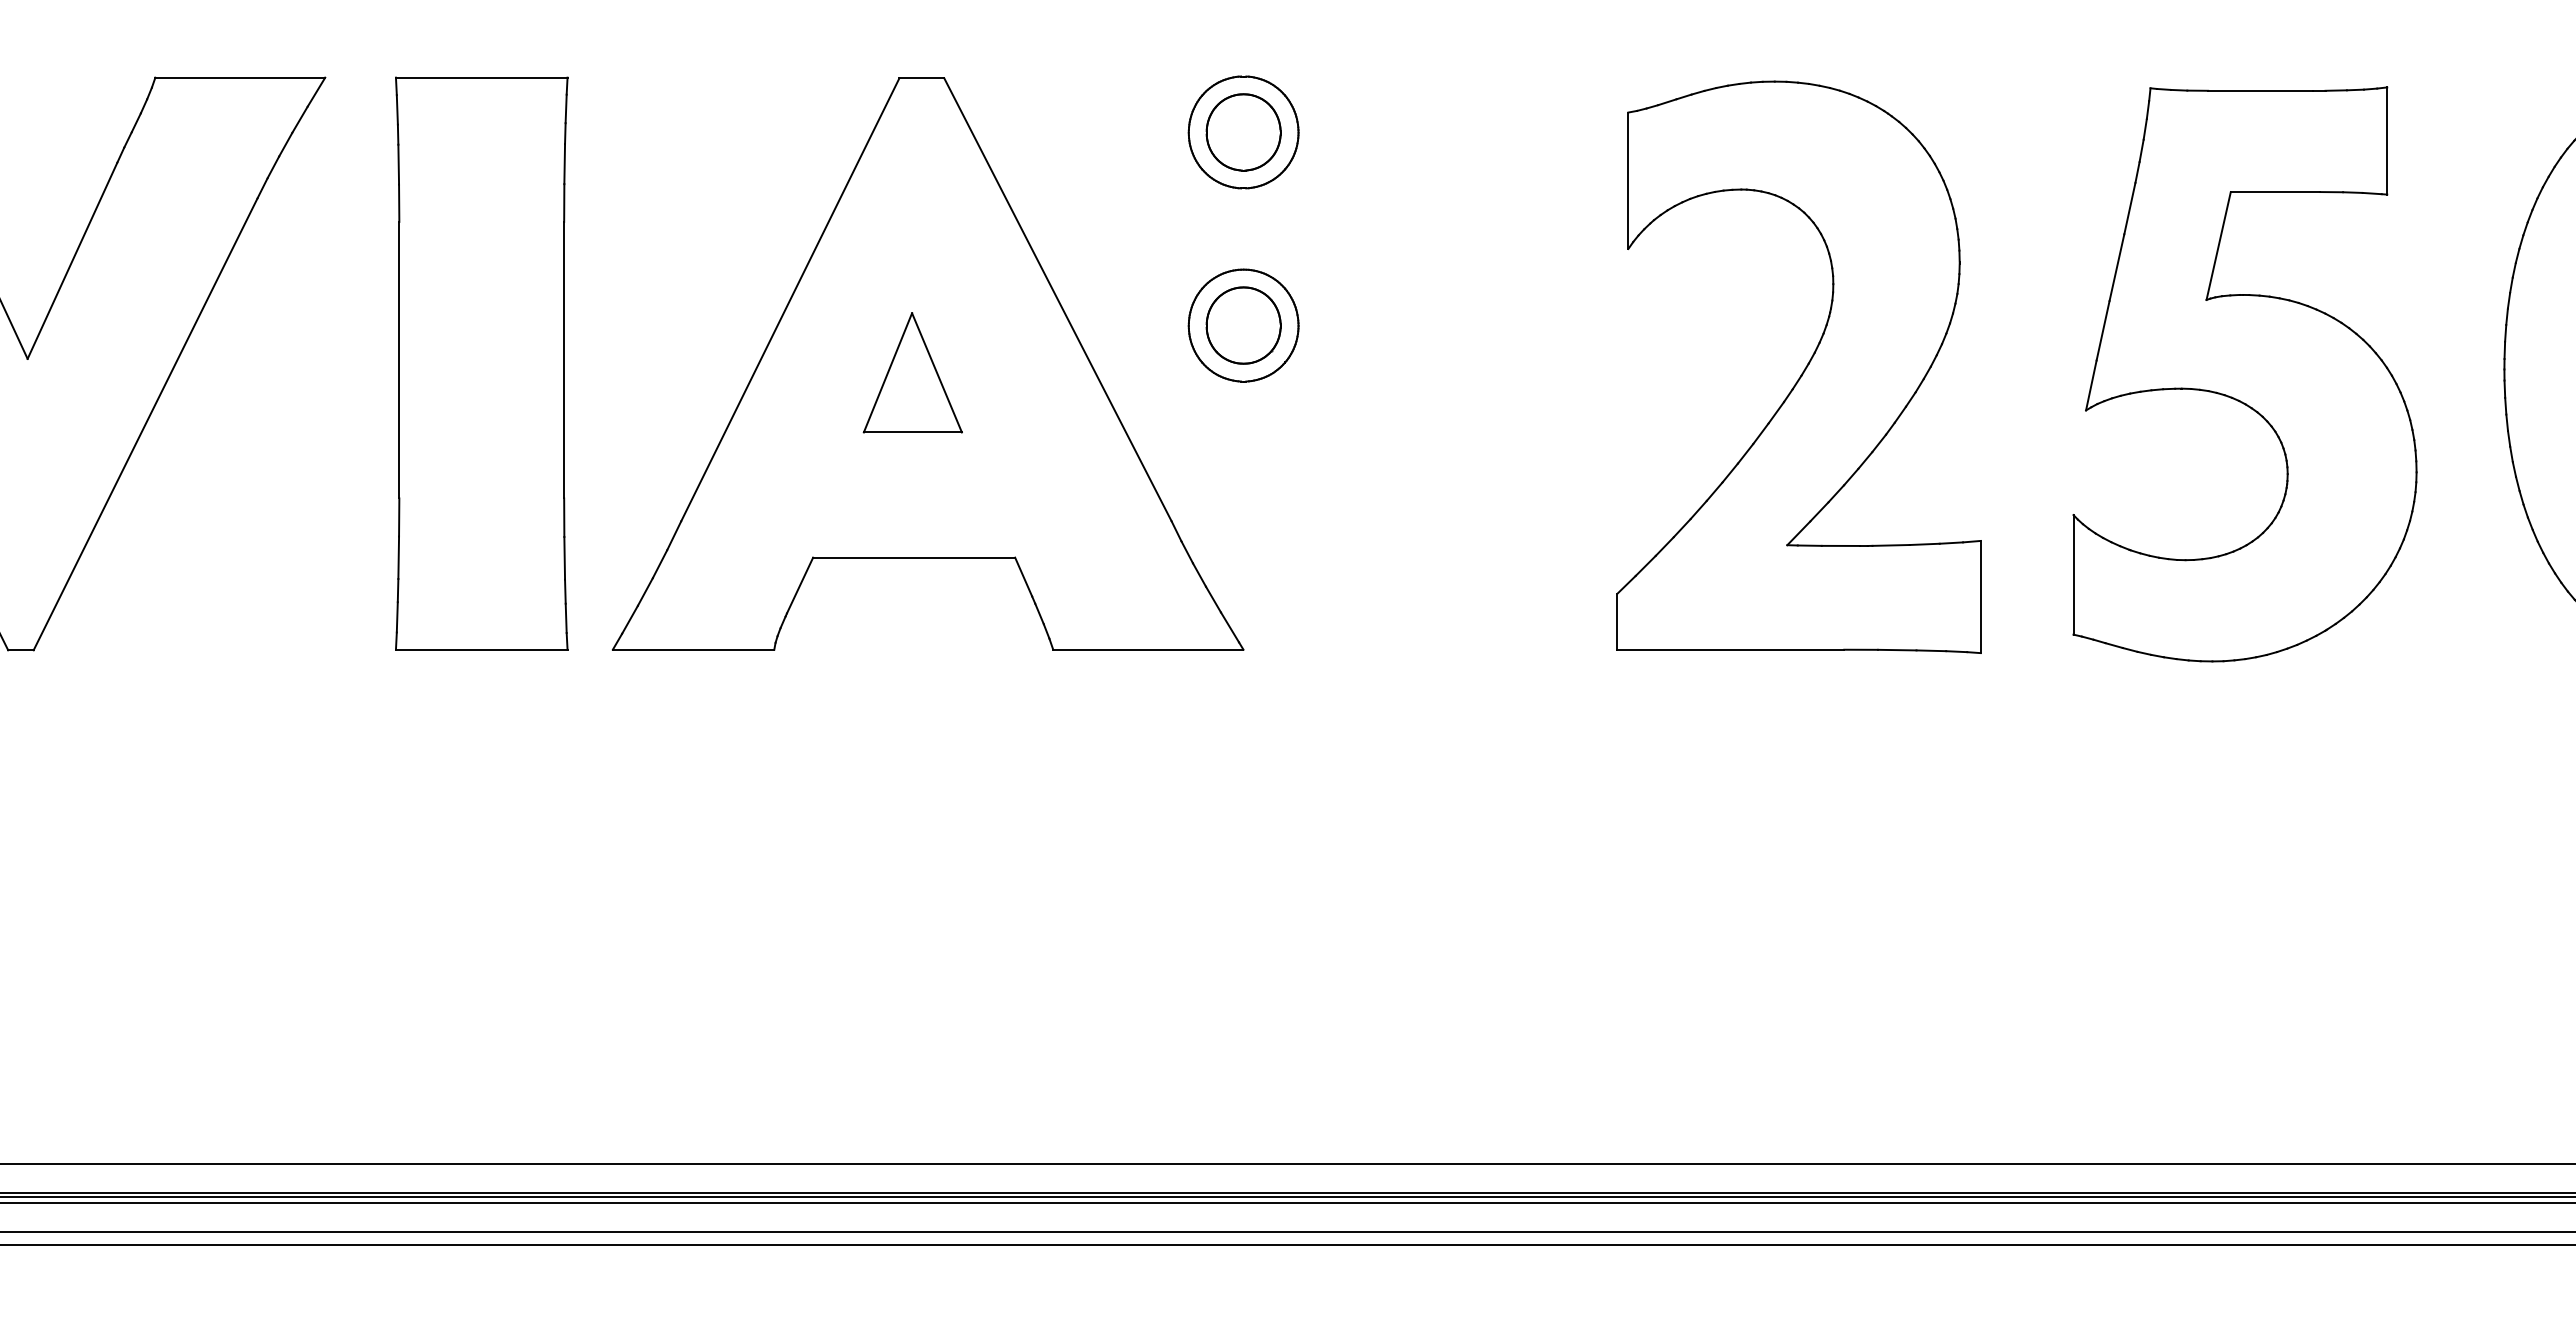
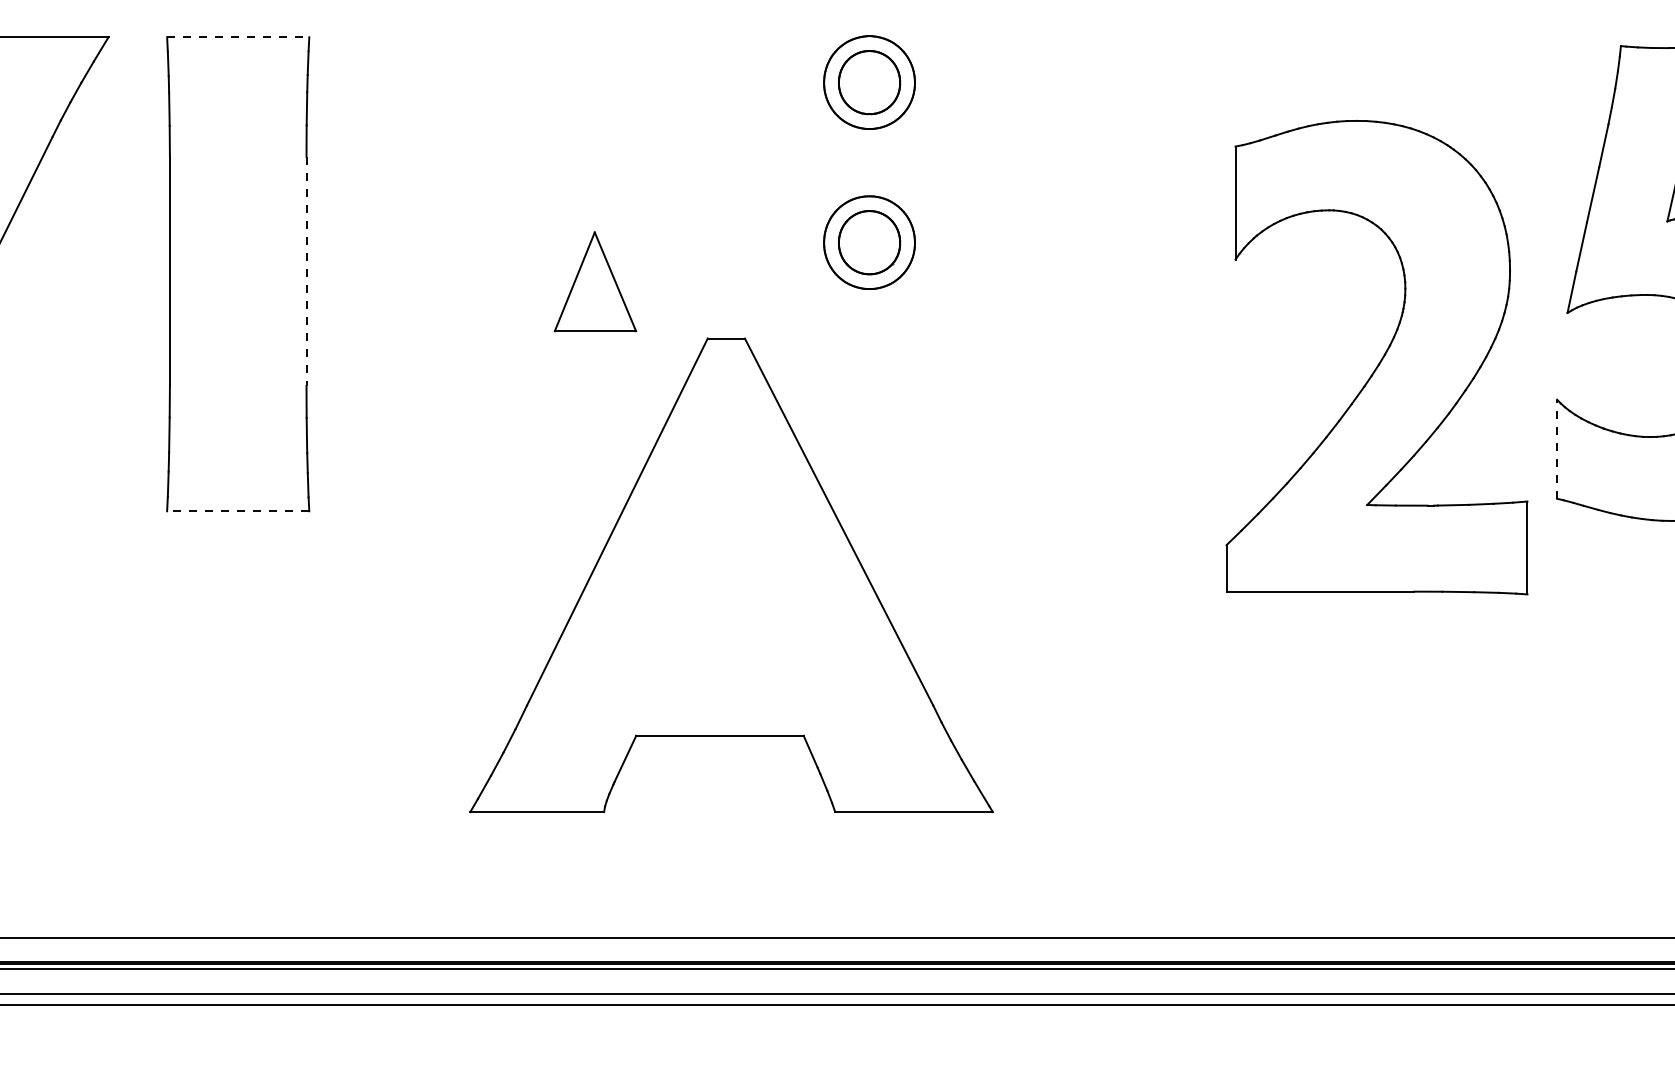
line: (481, 77) -> (238, 37), solid -> dashed
line: (564, 360) -> (306, 271), solid -> dashed
part: (927, 363) -> (731, 574), moved
part: (1804, 368) -> (1381, 358), moved
line: (2073, 574) -> (1557, 448), solid -> dashed
line: (481, 649) -> (238, 511), solid -> dashed

